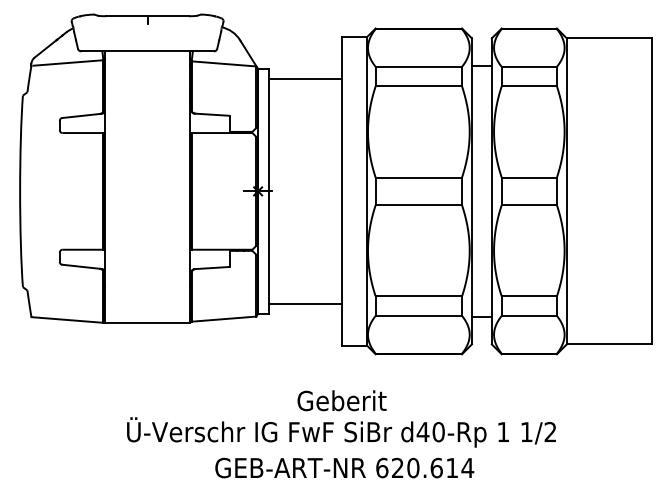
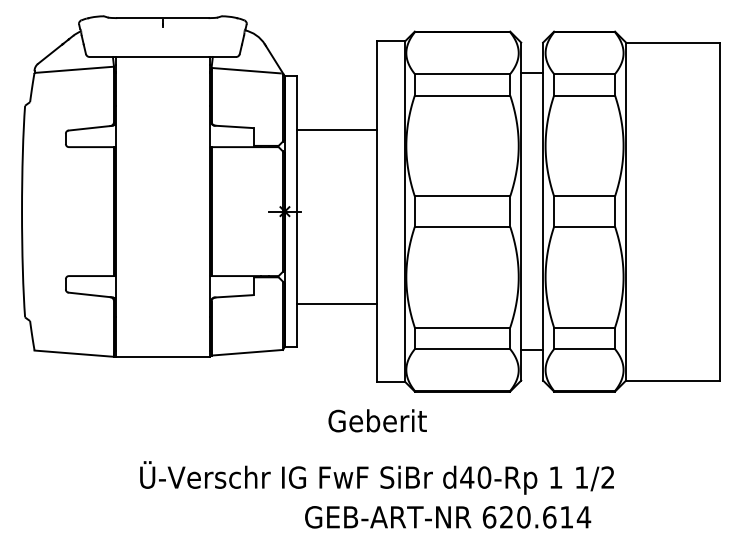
line: (305, 78) -> (337, 129), moved
line: (305, 303) -> (337, 303), moved
text: (341, 400) -> (377, 420), moved
text: (344, 467) -> (447, 516), moved

